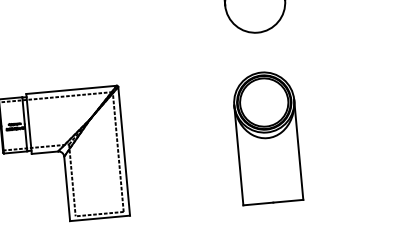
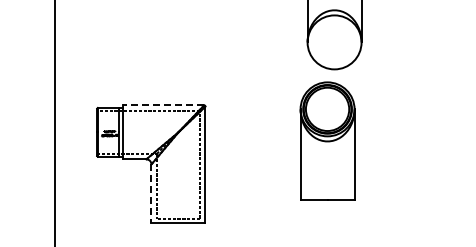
line: (71, 90) -> (163, 105), solid -> dashed
part: (267, 137) -> (327, 140), moved
line: (67, 188) -> (151, 193), solid -> dashed

